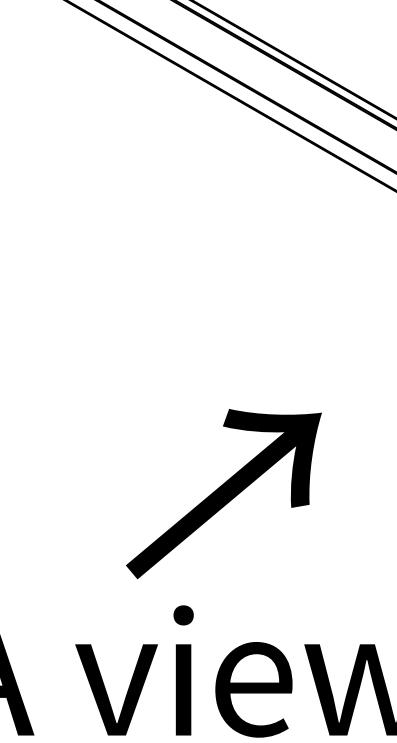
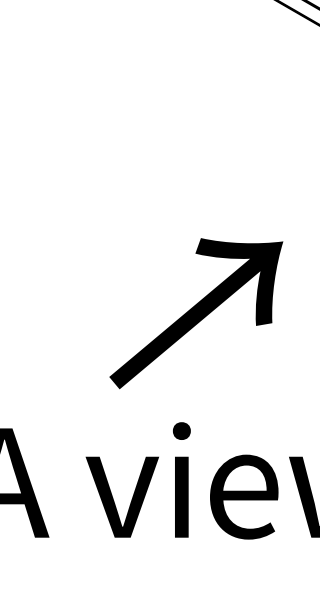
text: (223, 494) -> (195, 314), moved

